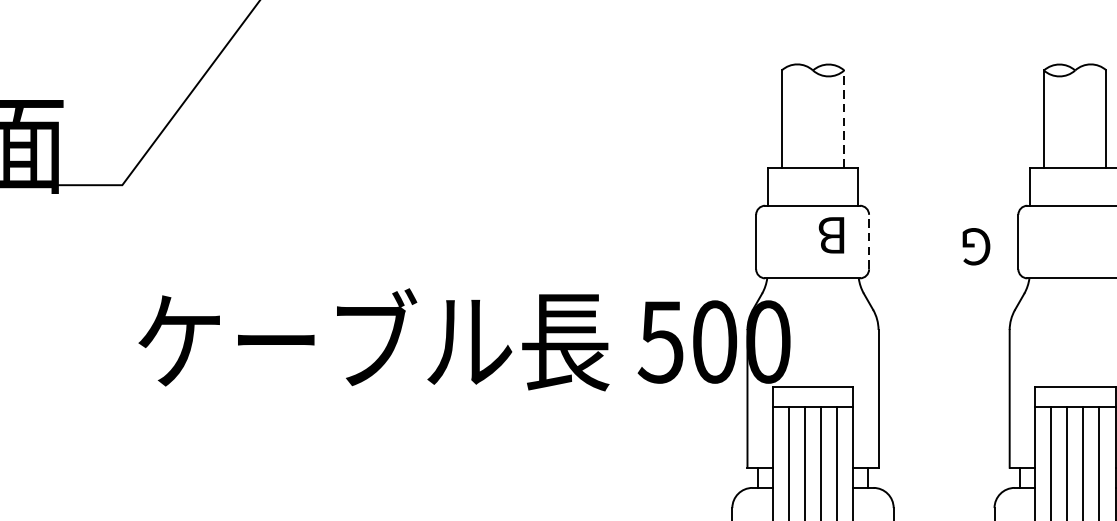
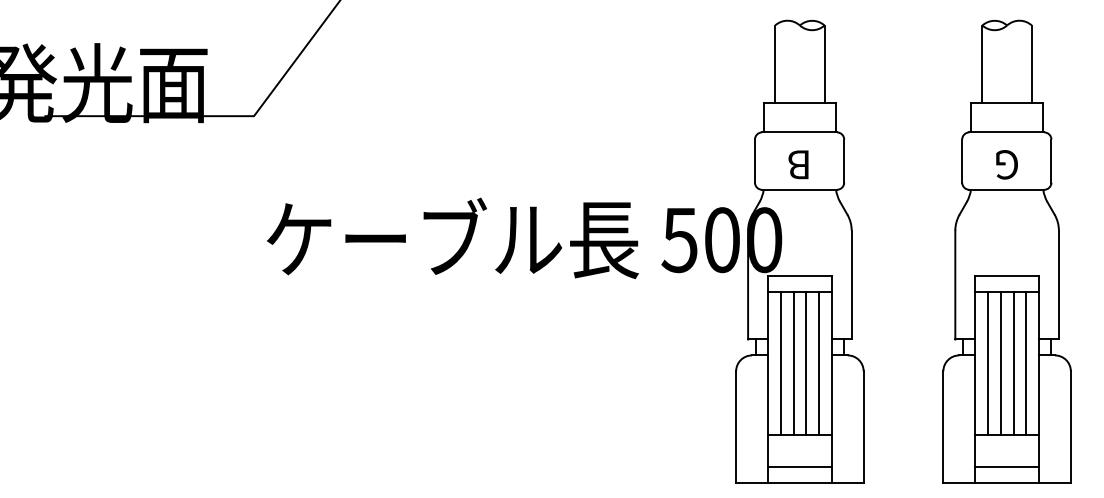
line: (844, 119) -> (824, 64), dashed -> solid
text: (831, 234) -> (798, 164), moved
line: (869, 242) -> (844, 161), dashed -> solid
text: (975, 246) -> (1006, 164), moved

